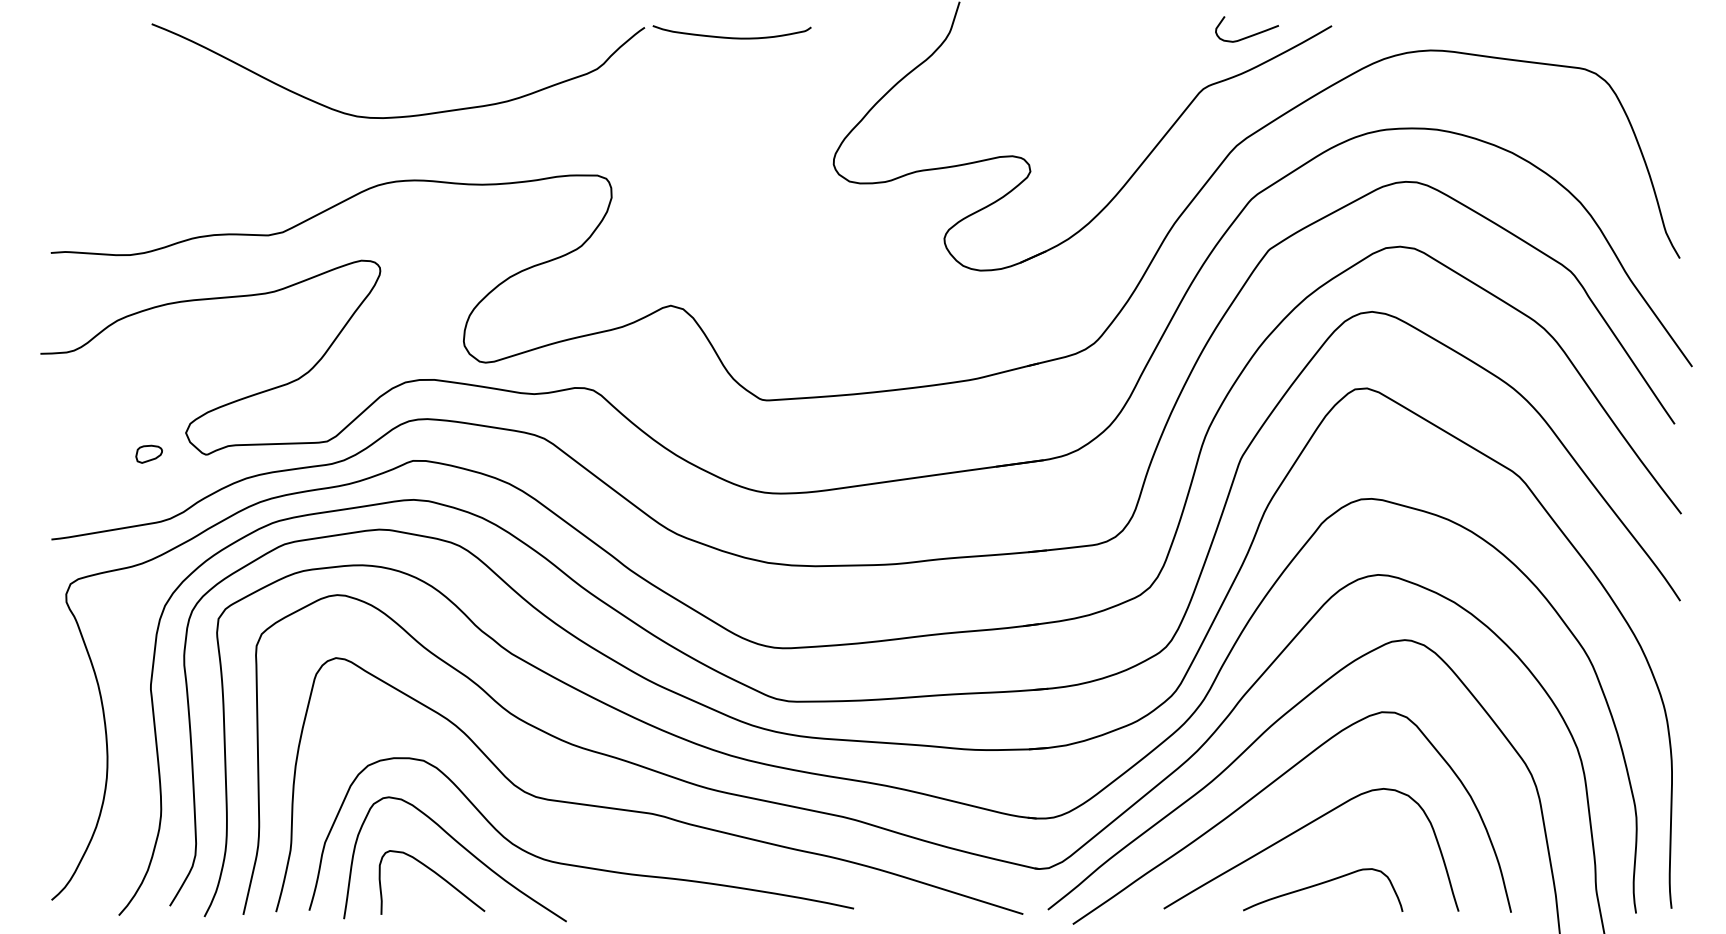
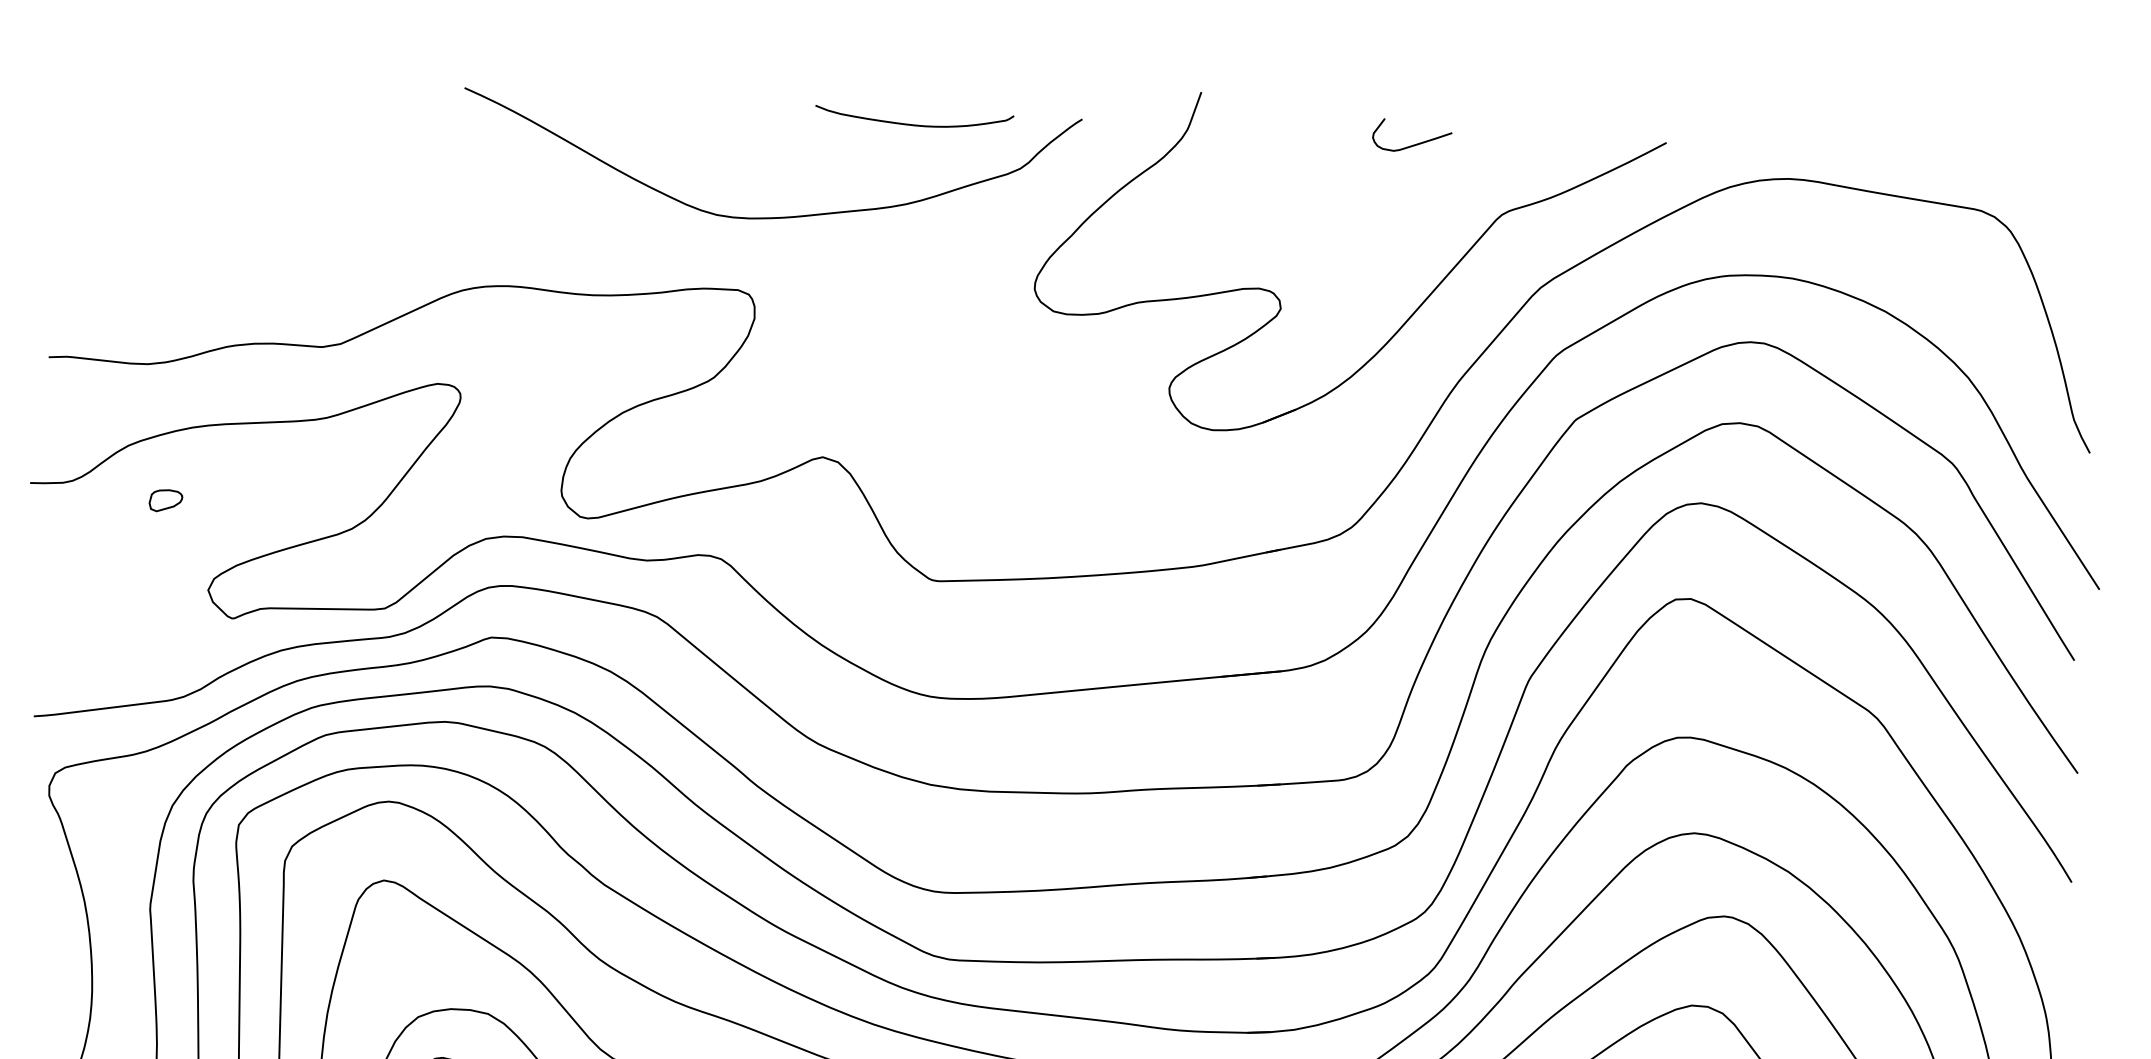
curve: (1249, 35) -> (1414, 143), moved
curve: (404, 115) -> (776, 216), moved
part: (148, 453) -> (165, 499), moved

